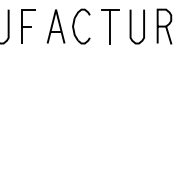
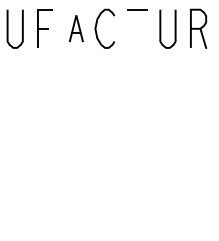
part: (56, 26) -> (76, 28), size x0.7
line: (110, 26) -> (137, 28), removed

